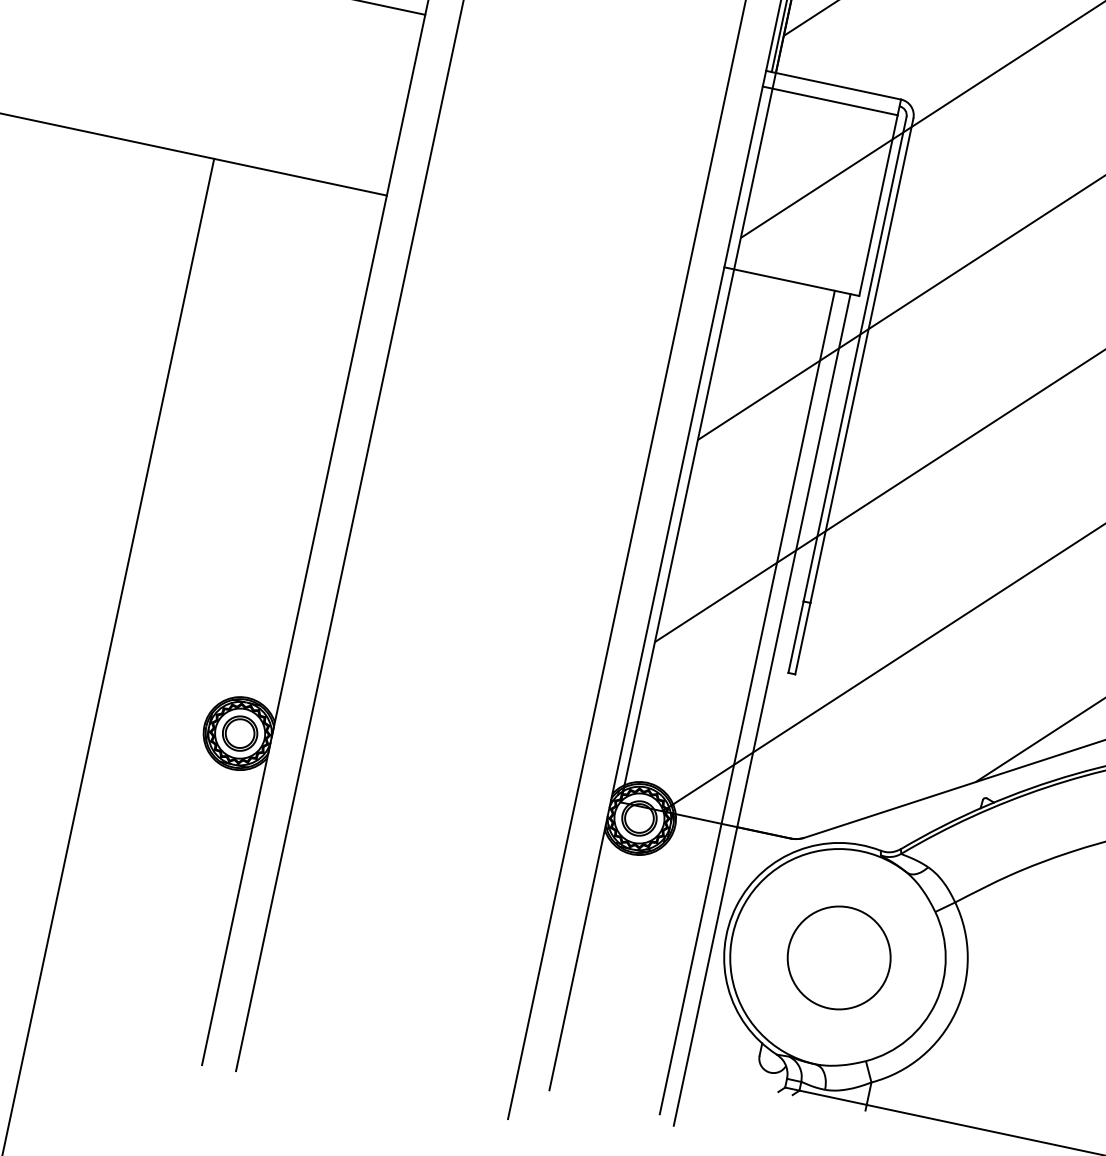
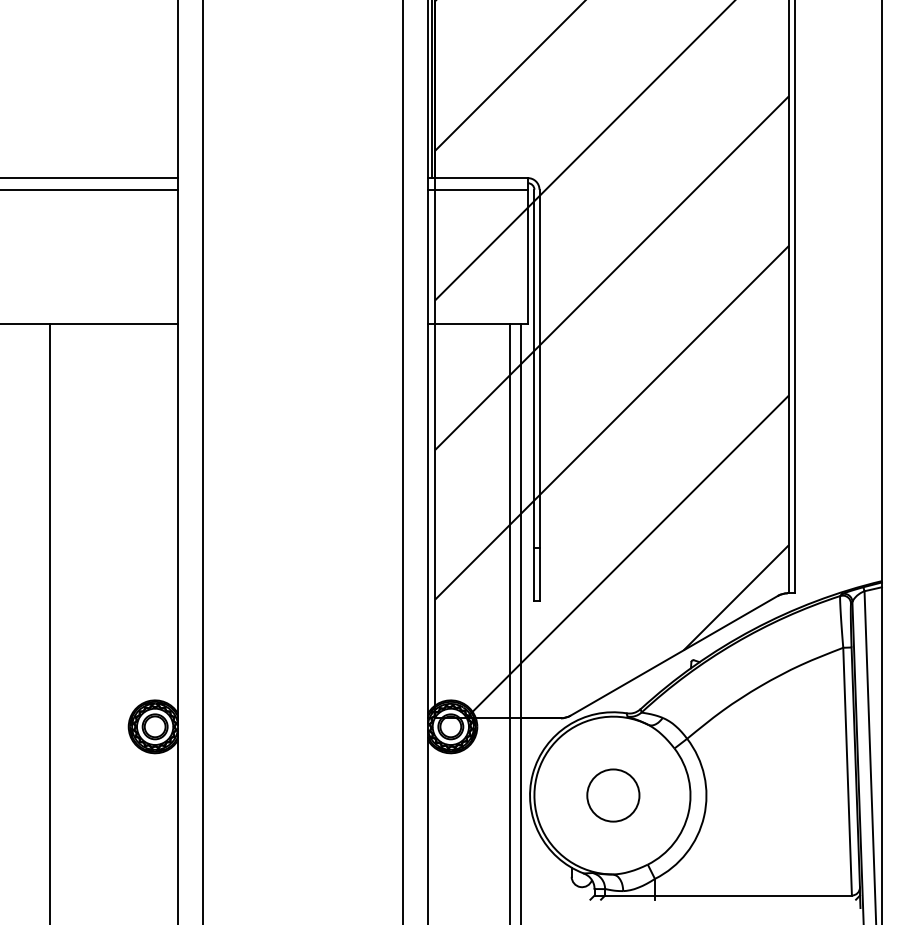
circle: (839, 957) -> (613, 795), size x0.7

